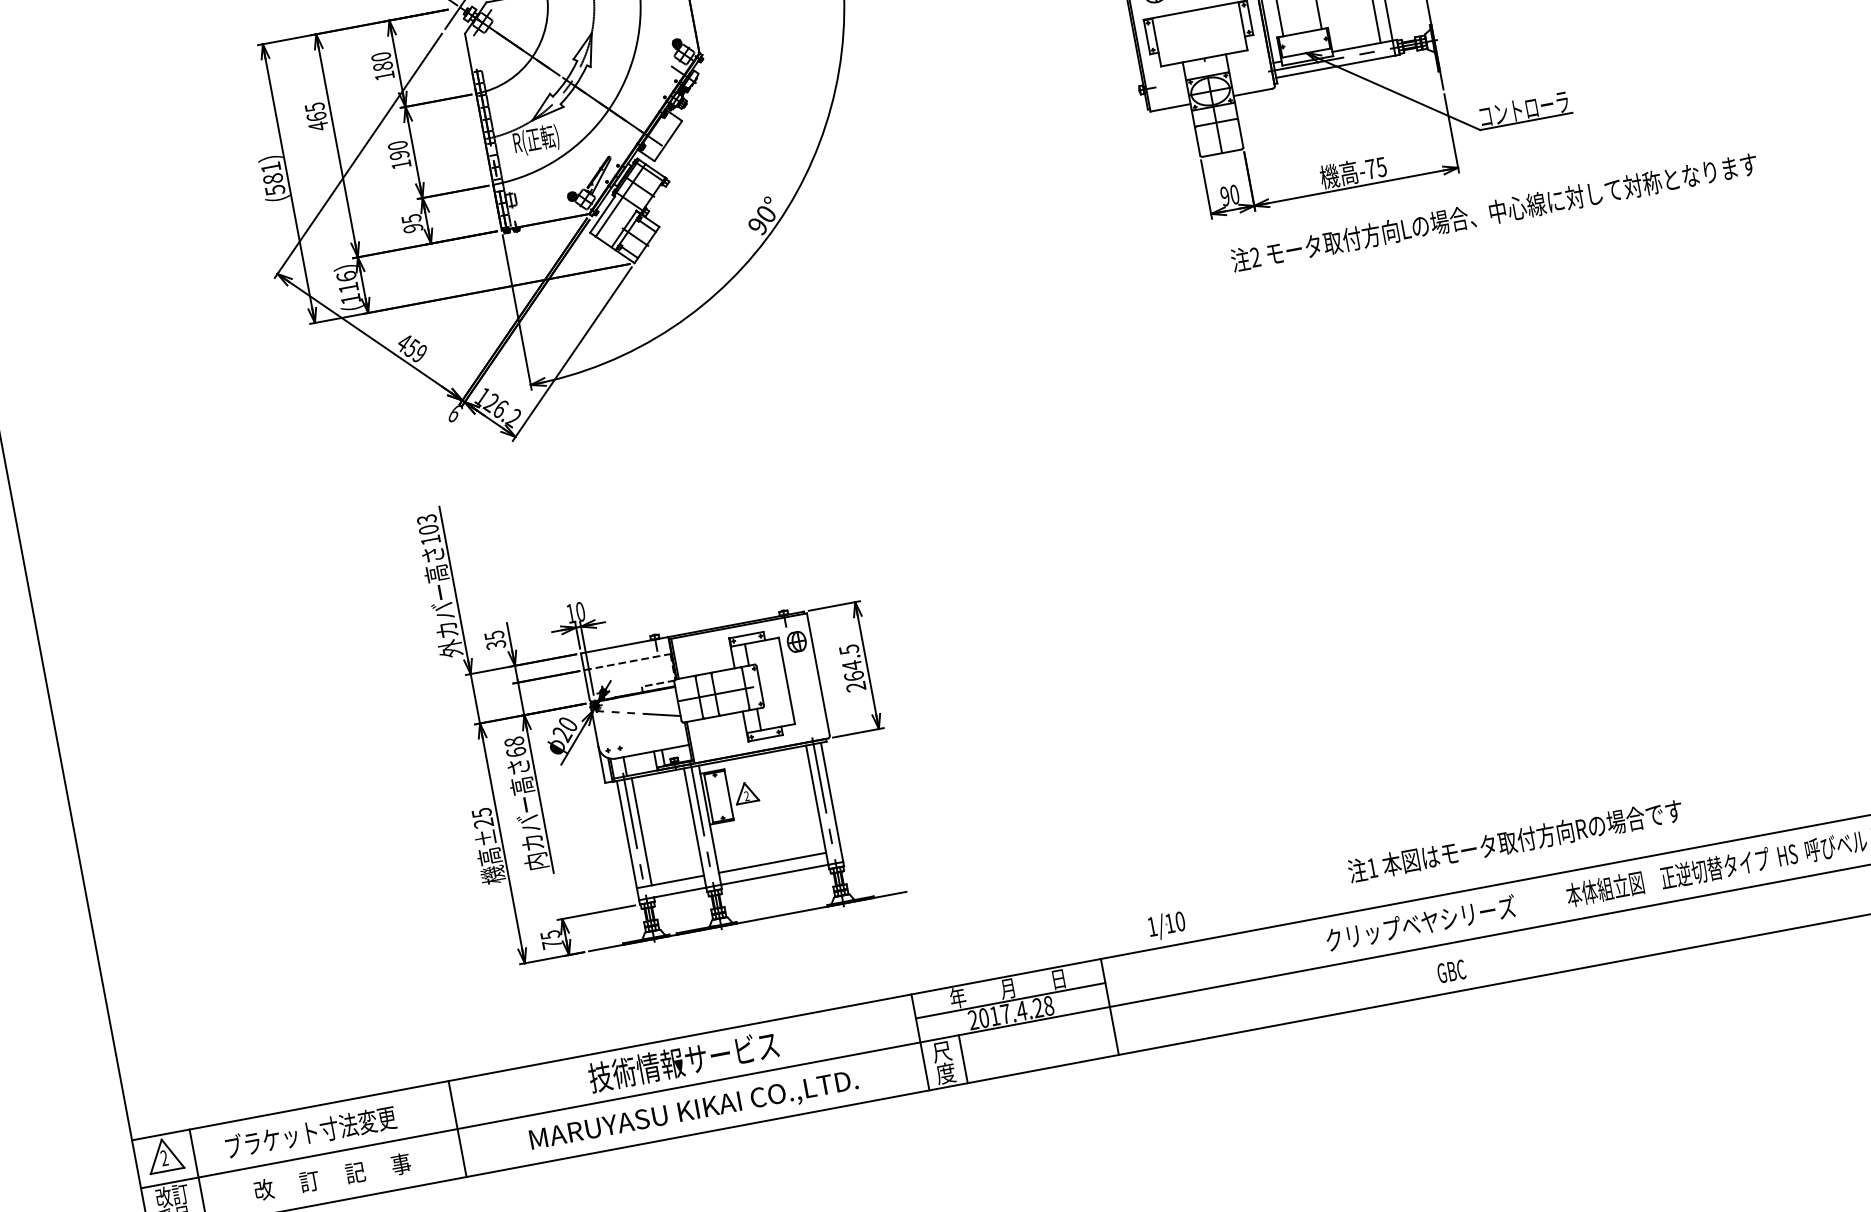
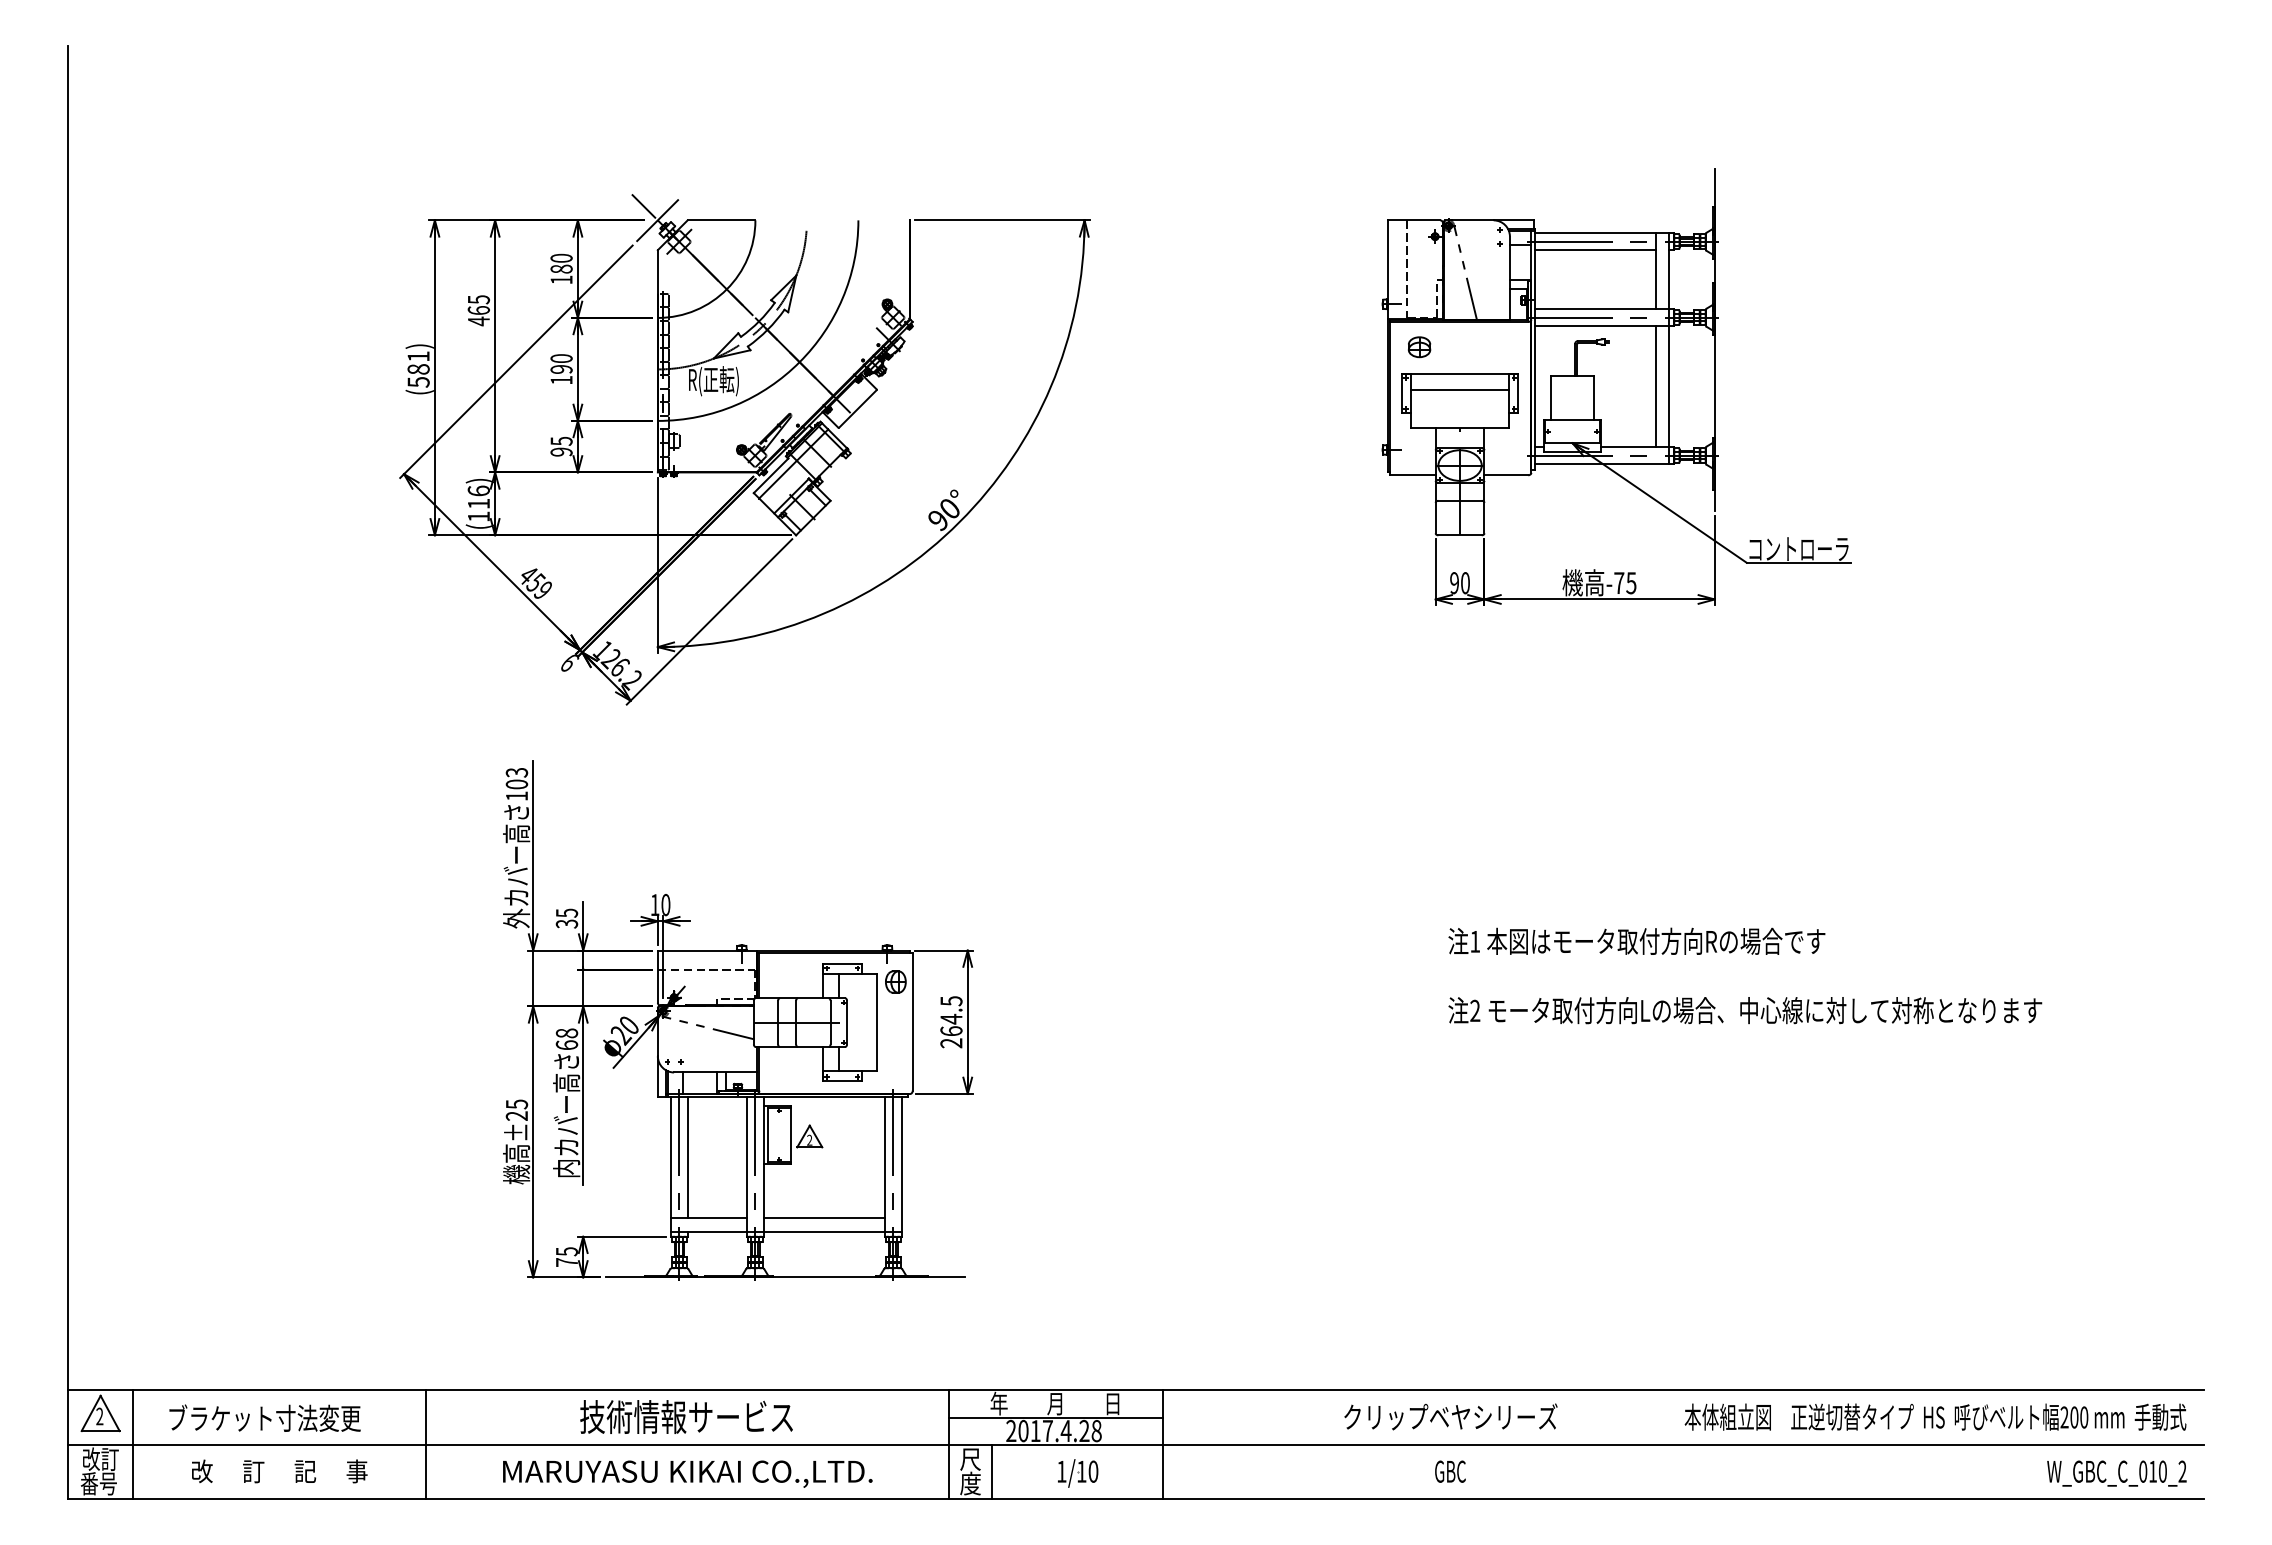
line: (1197, 24) -> (1459, 389), added
text: (1494, 212) -> (1745, 1010), moved
text: (1515, 840) -> (1636, 940), moved
text: (1420, 923) -> (1450, 1416), moved
part: (1167, 925) -> (1078, 1473), moved
text: (1451, 971) -> (1450, 1471), moved

